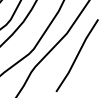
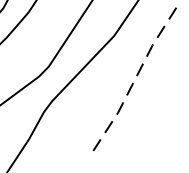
line: (77, 56) -> (135, 80), solid -> dashed

